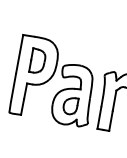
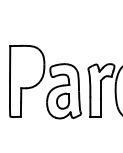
part: (38, 60) -> (27, 66), removed

